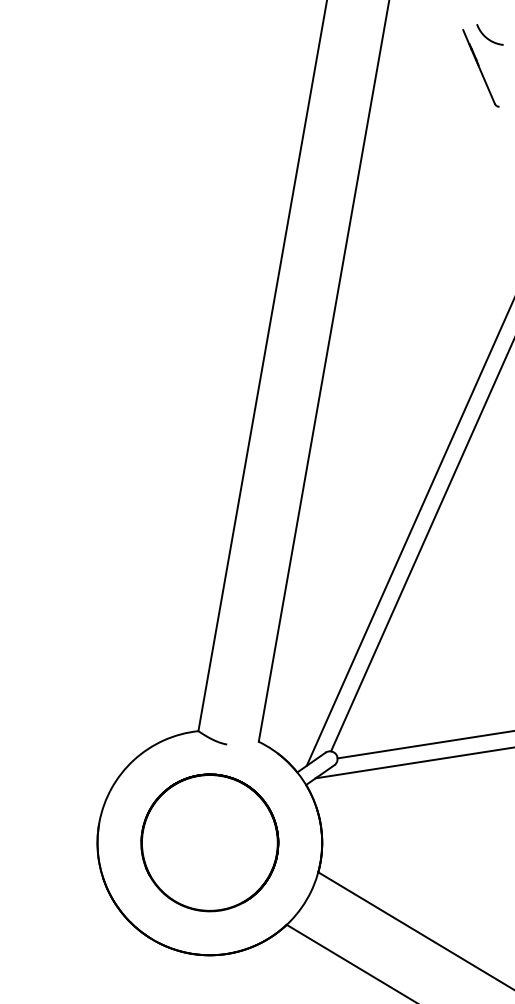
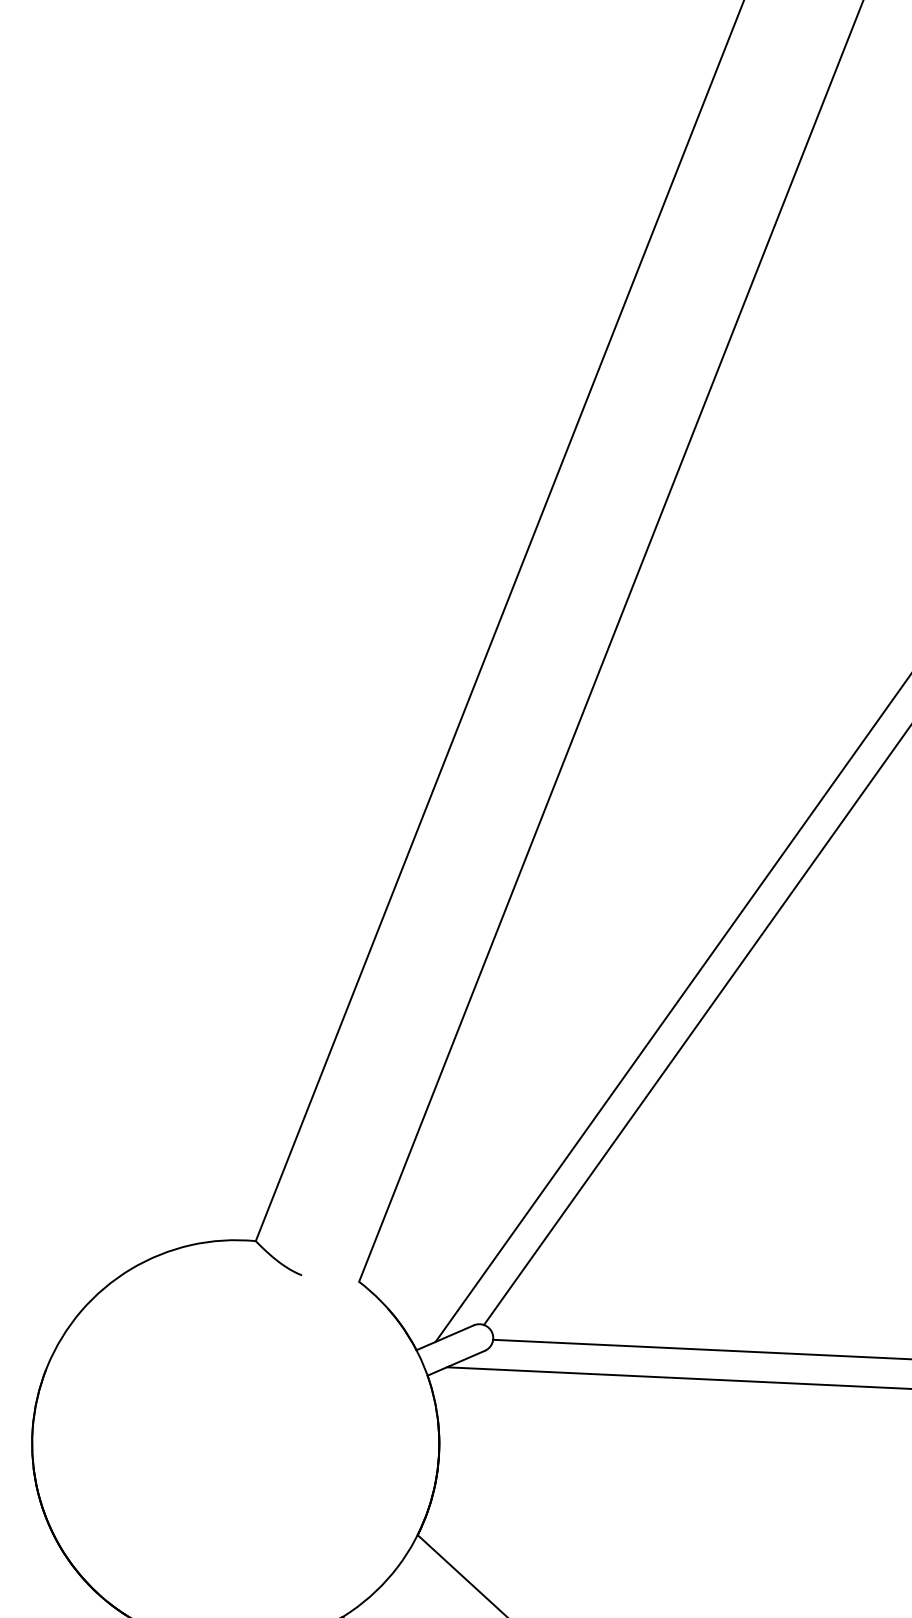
part: (209, 842) -> (235, 1442), removed

